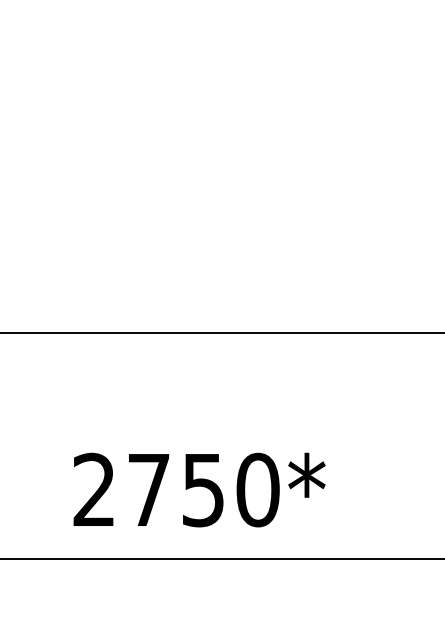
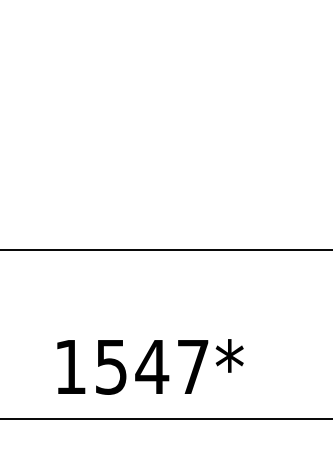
text: (176, 489) -> (132, 366), 2750* -> 1547*

